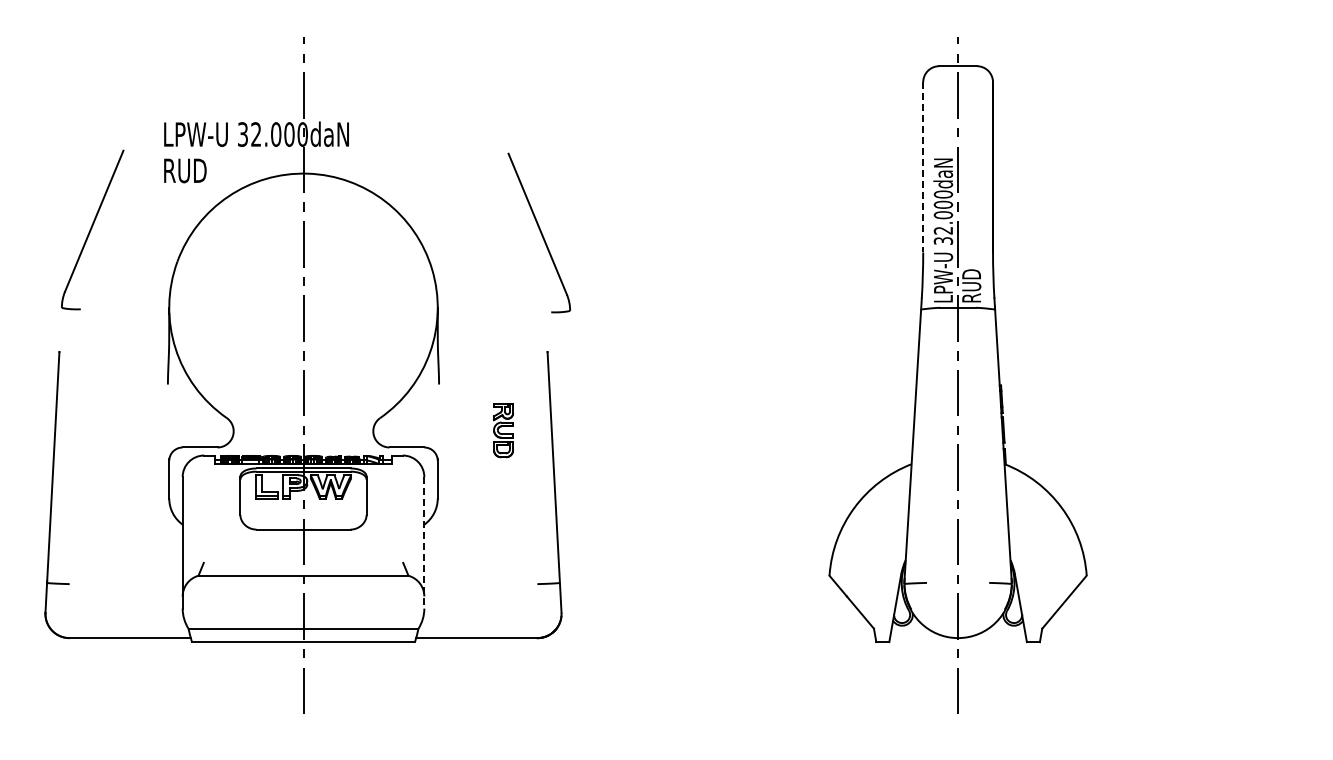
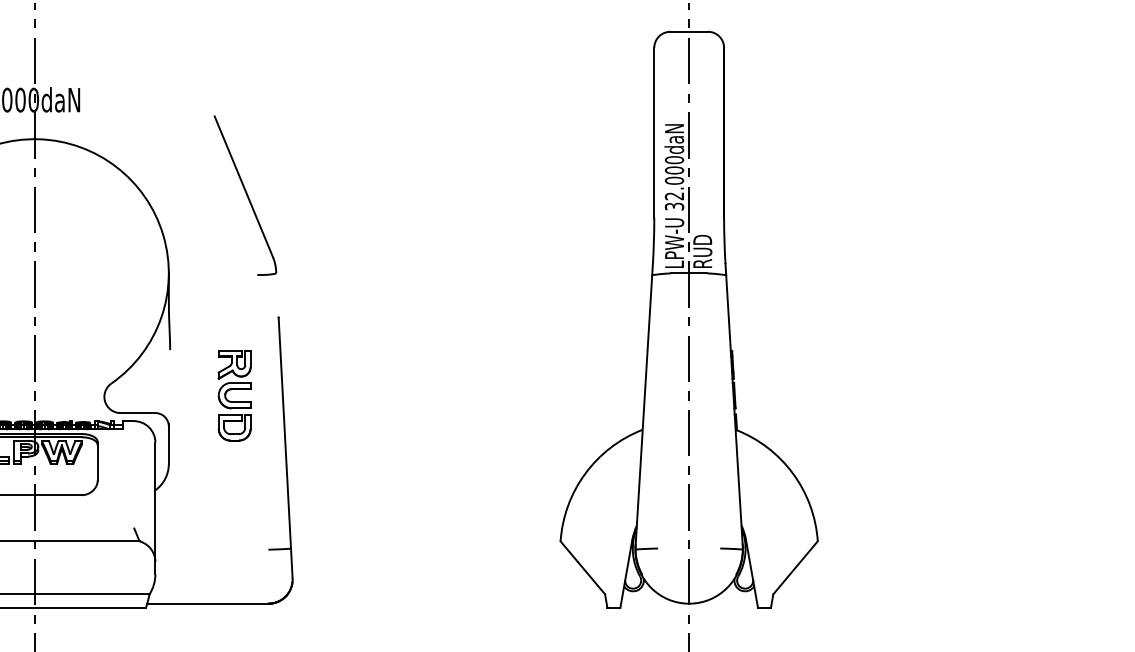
line: (923, 167) -> (654, 133), dashed -> solid
part: (538, 232) -> (244, 195), moved
part: (503, 430) -> (234, 396), size x1.67
line: (424, 542) -> (155, 508), dashed -> solid

